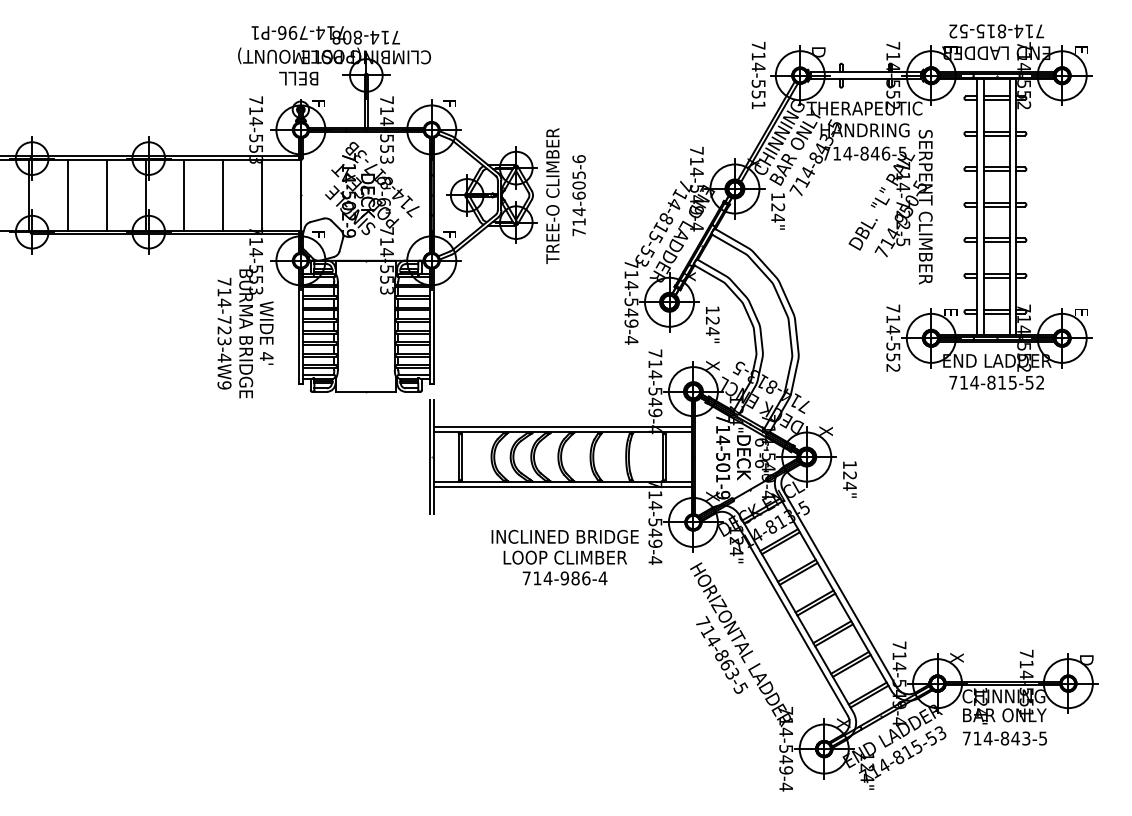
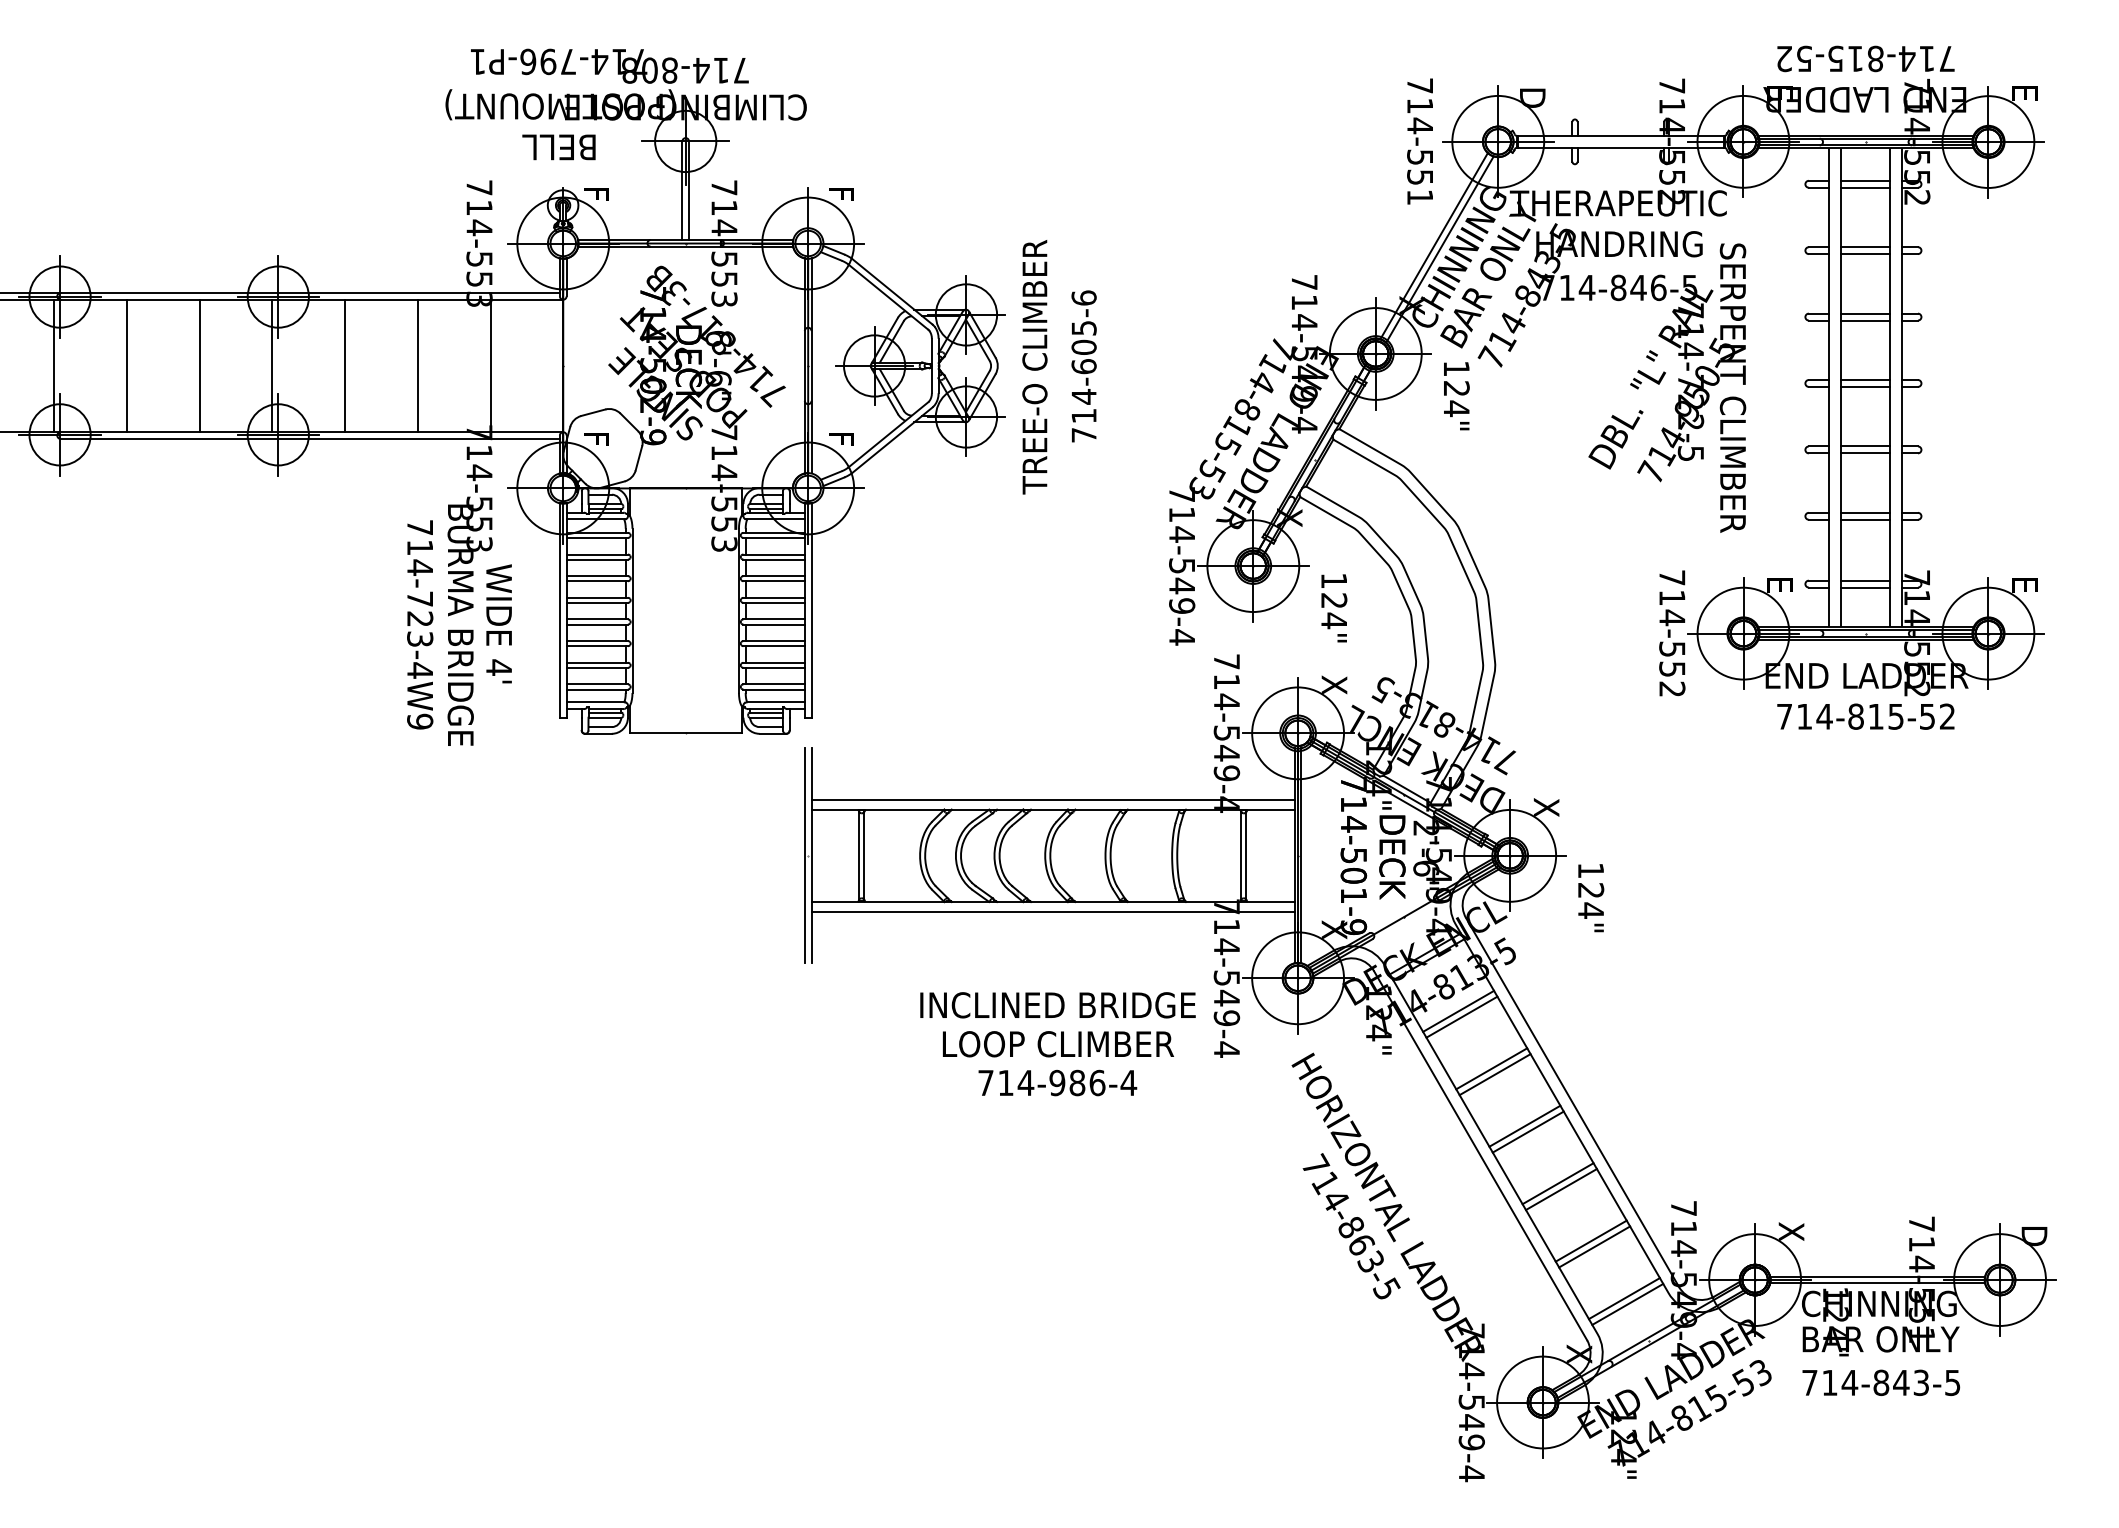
text: (761, 442) -> (1425, 828), 6'-6" -> 2'-6"

